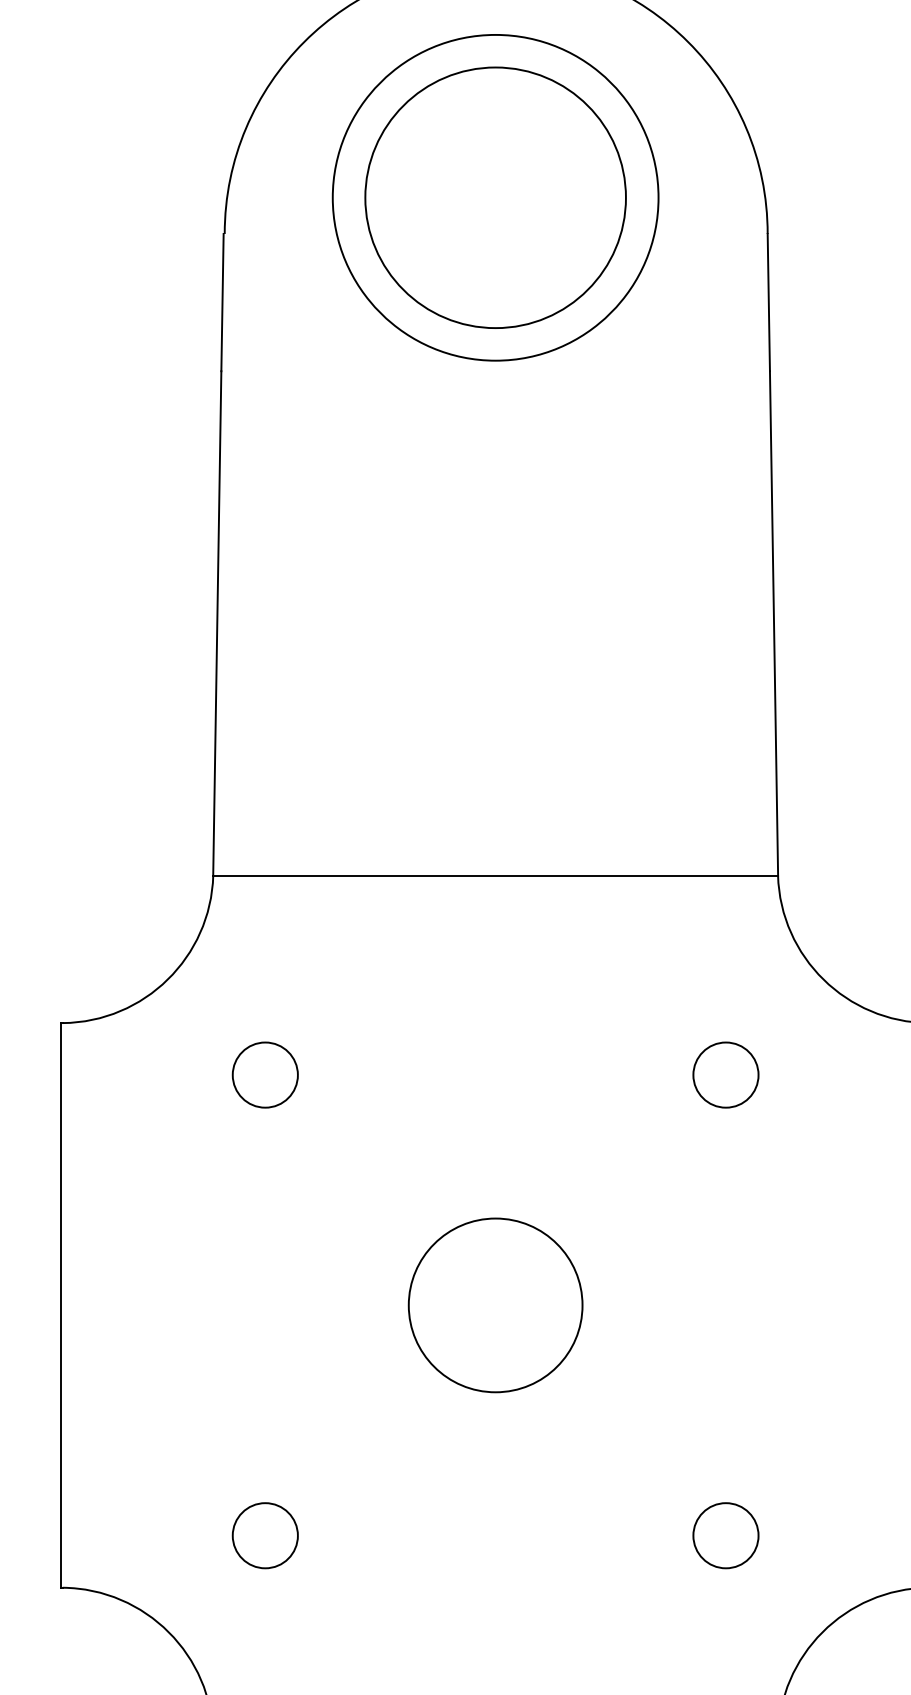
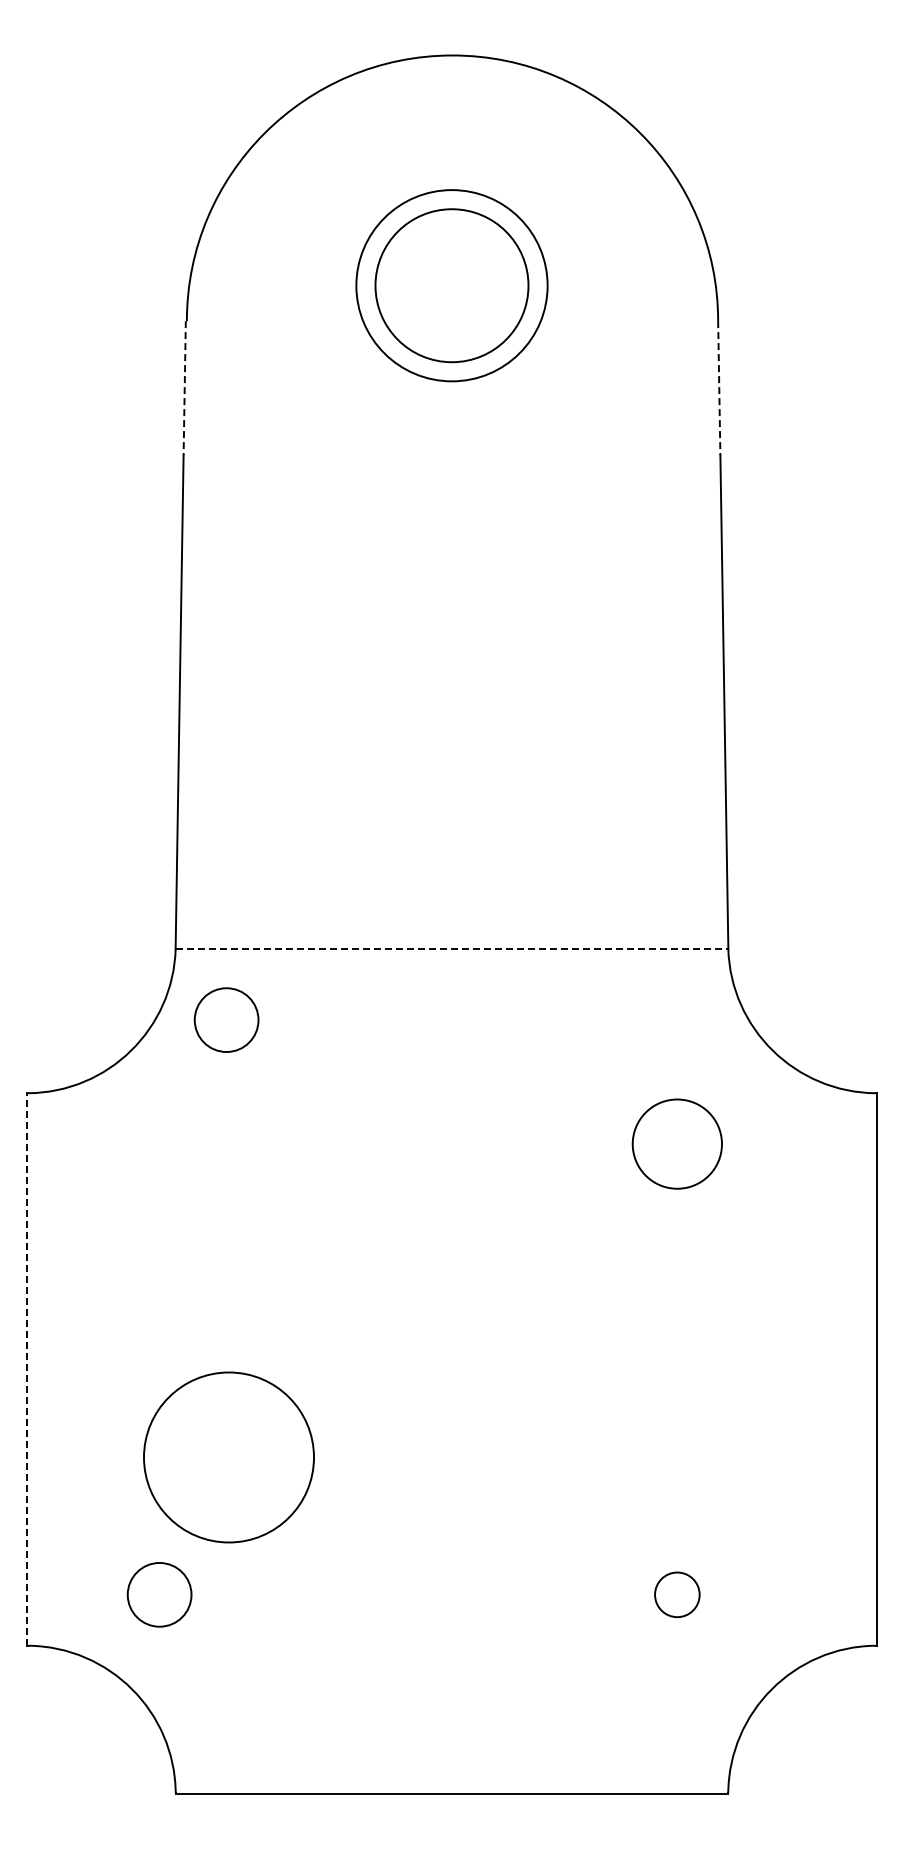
circle: (495, 197) -> (451, 285), size x0.6
circle: (495, 197) -> (451, 285), size x0.6
line: (222, 302) -> (184, 388), solid -> dashed
line: (769, 302) -> (719, 388), solid -> dashed
line: (496, 875) -> (452, 948), solid -> dashed
circle: (265, 1074) -> (226, 1019), moved
circle: (726, 1075) -> (677, 1144), size x1.4
line: (60, 1304) -> (26, 1368), solid -> dashed
circle: (495, 1305) -> (228, 1457), moved
circle: (265, 1535) -> (159, 1594), moved
circle: (726, 1535) -> (677, 1594), size x0.7

